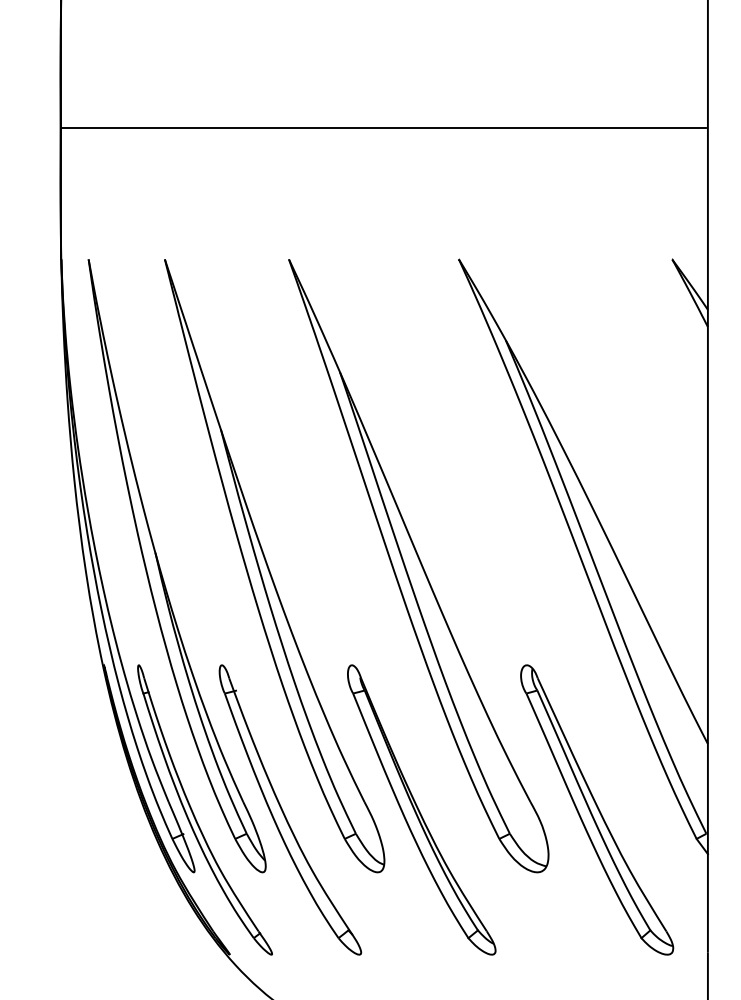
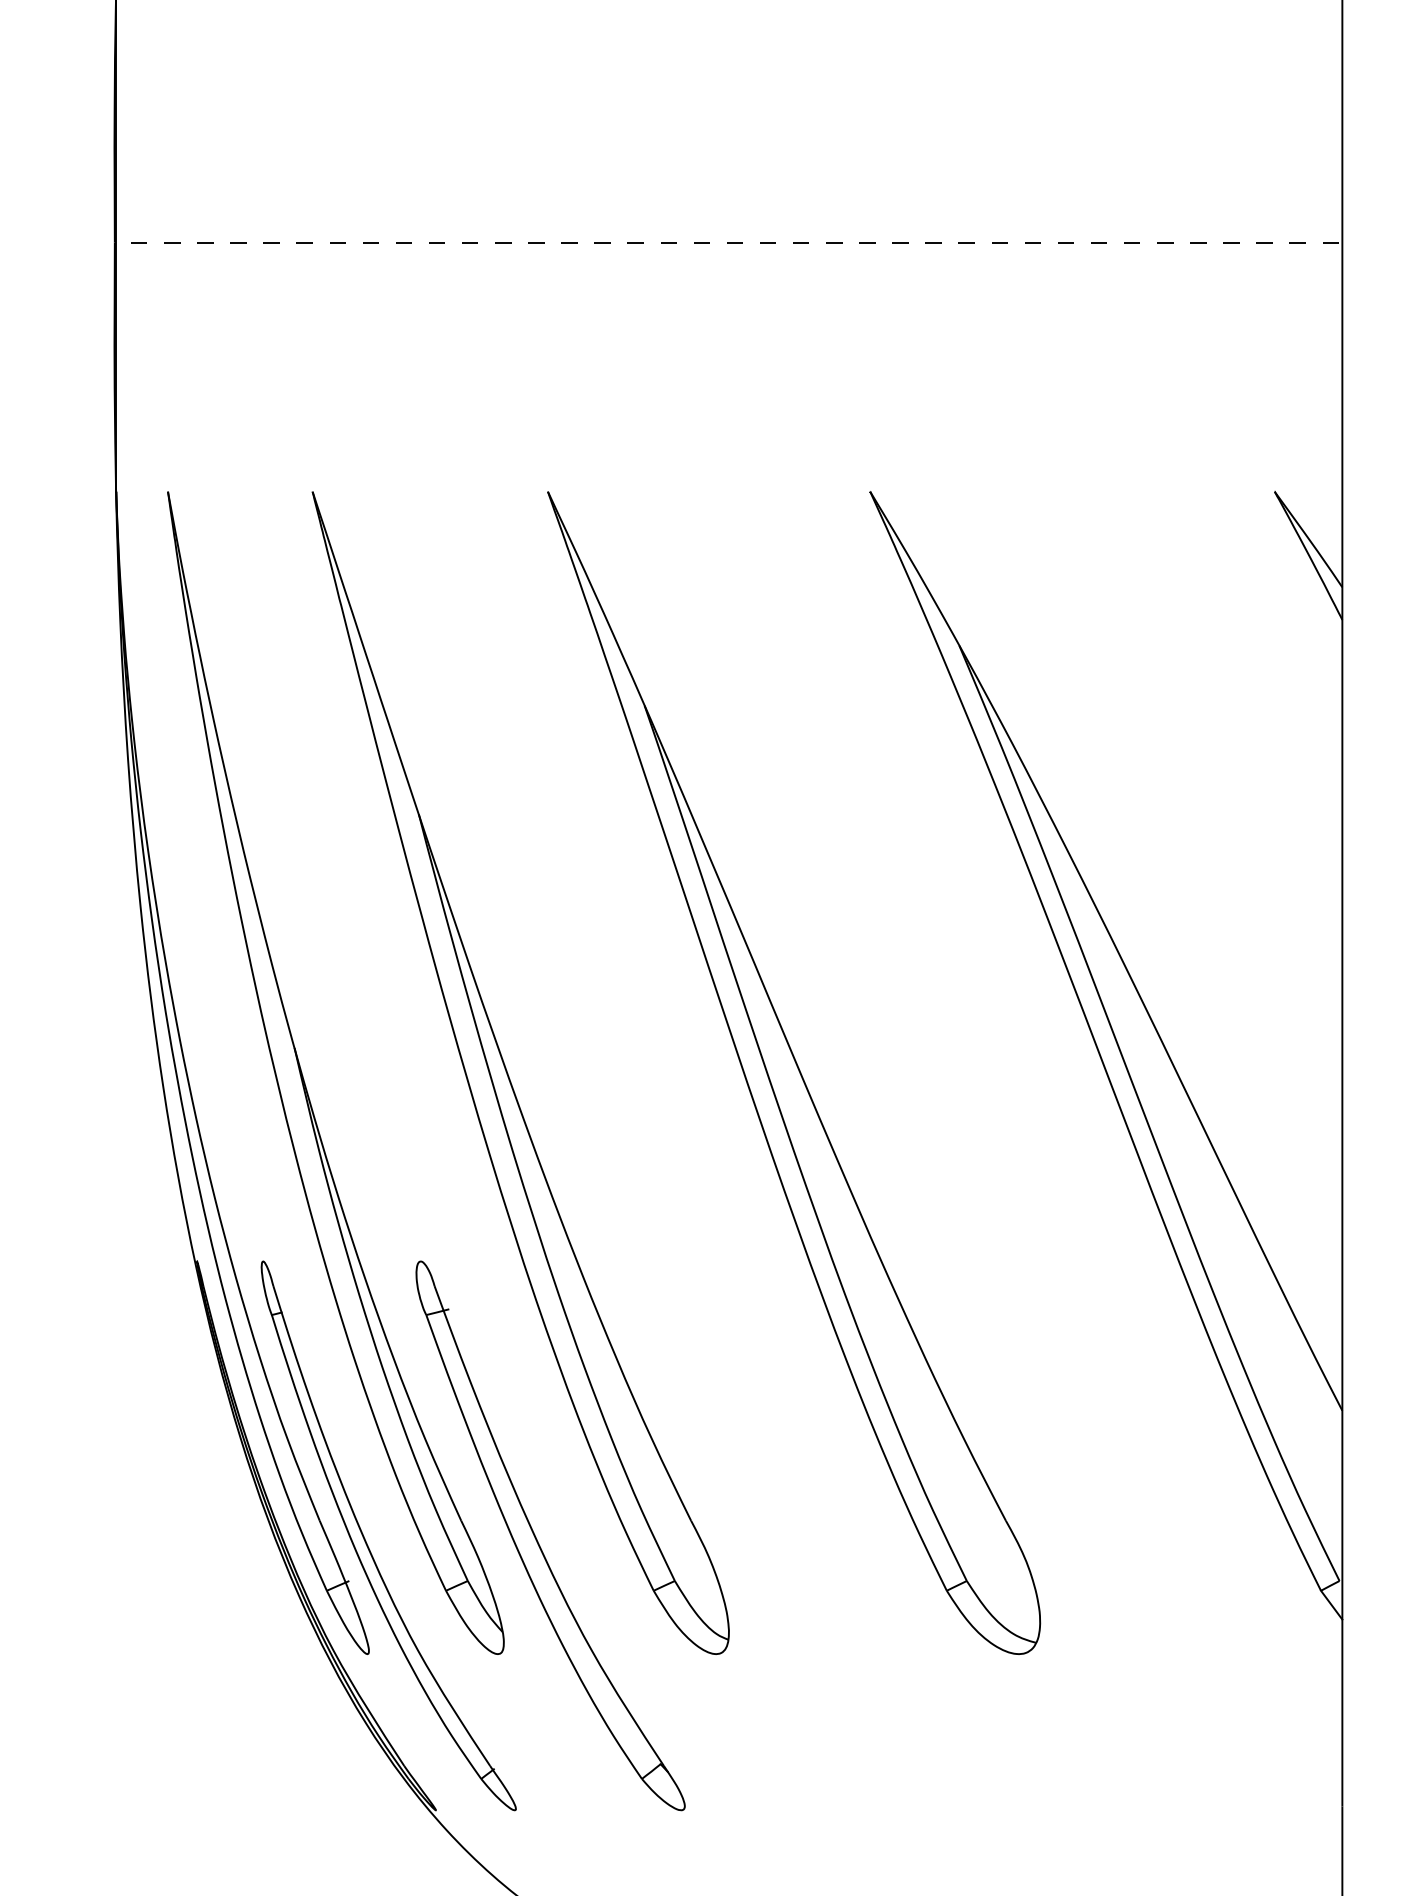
line: (383, 128) -> (727, 243), solid -> dashed
part: (421, 809) -> (799, 1534), removed
part: (597, 809) -> (1132, 1534), removed

